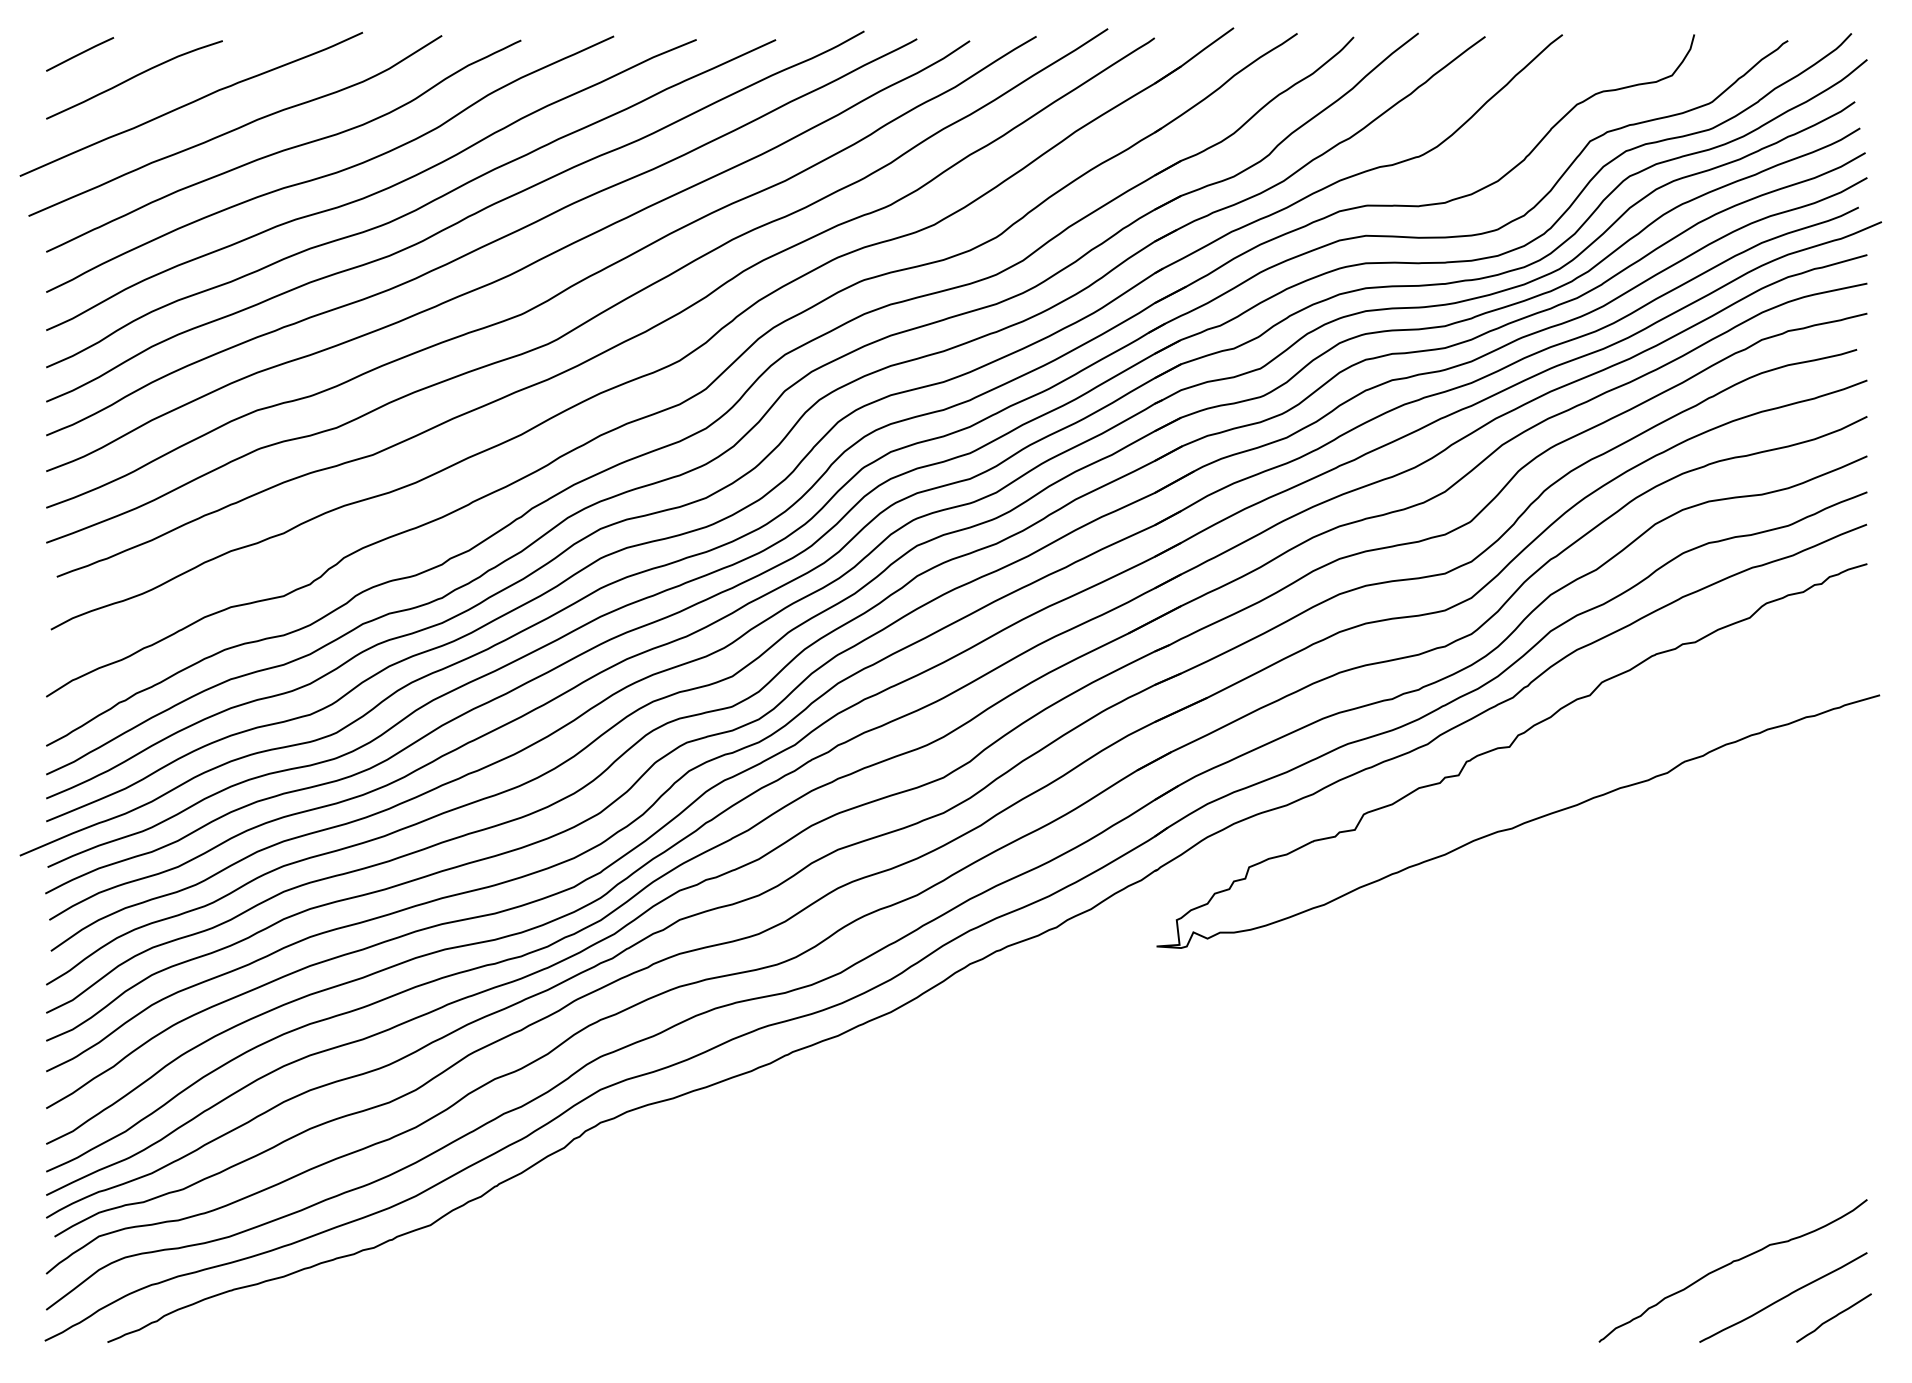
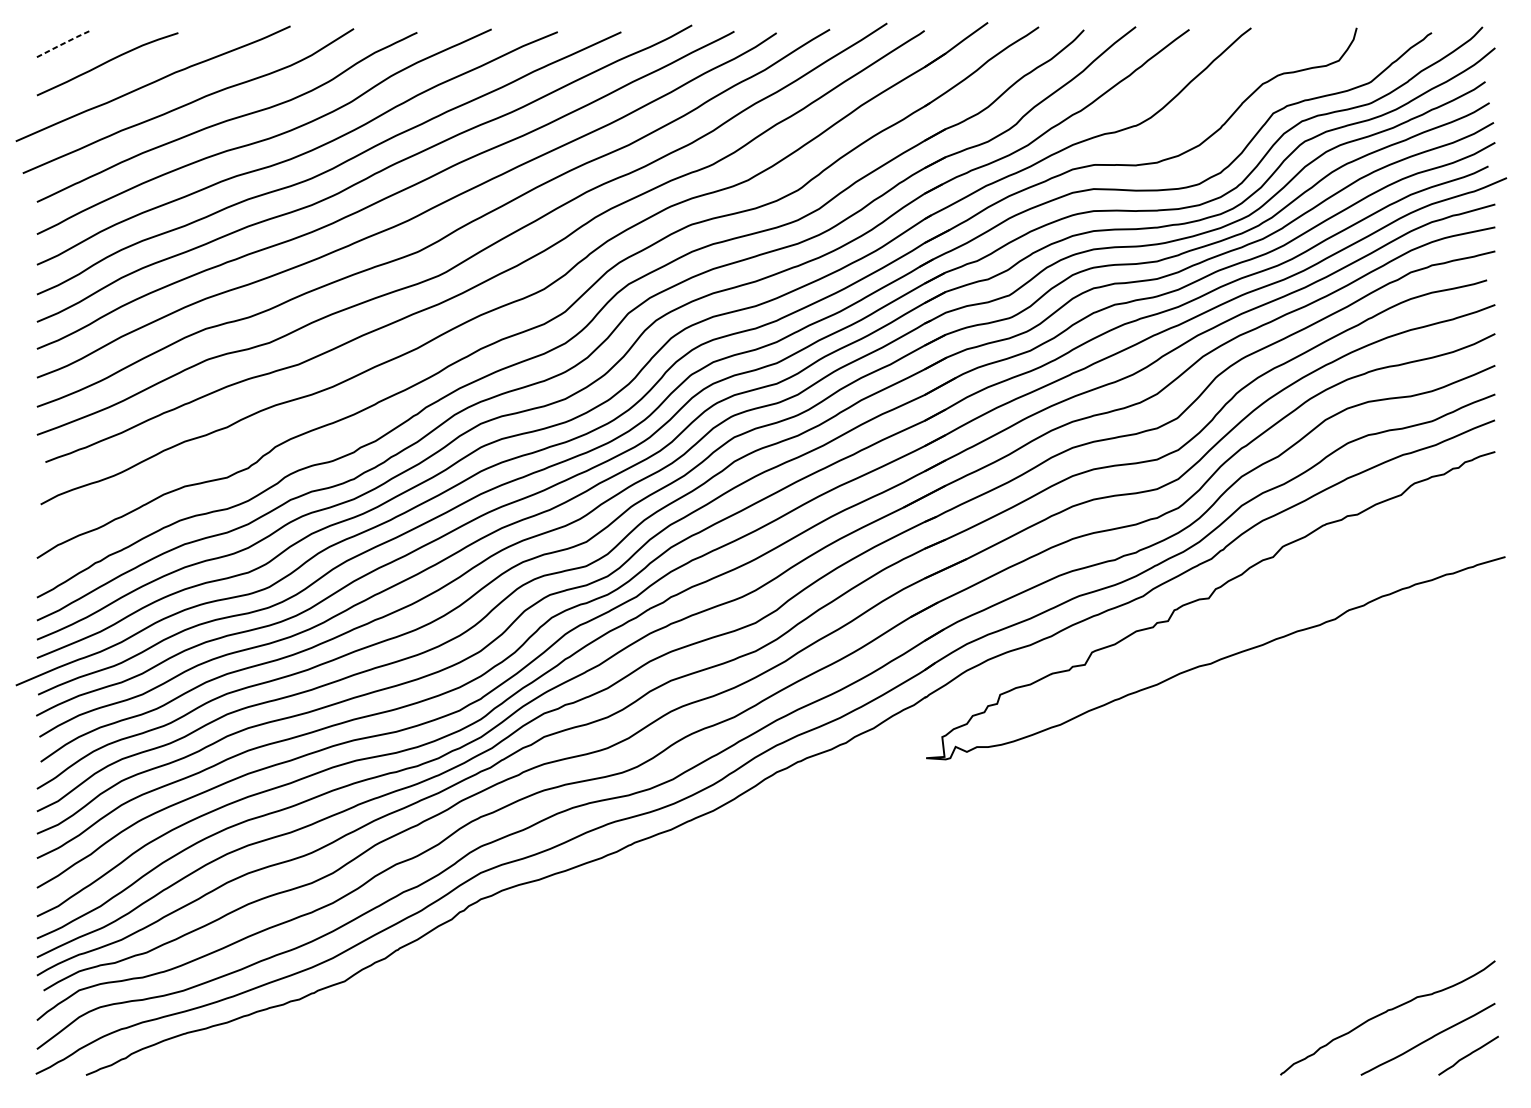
line: (80, 53) -> (64, 43), solid -> dashed

